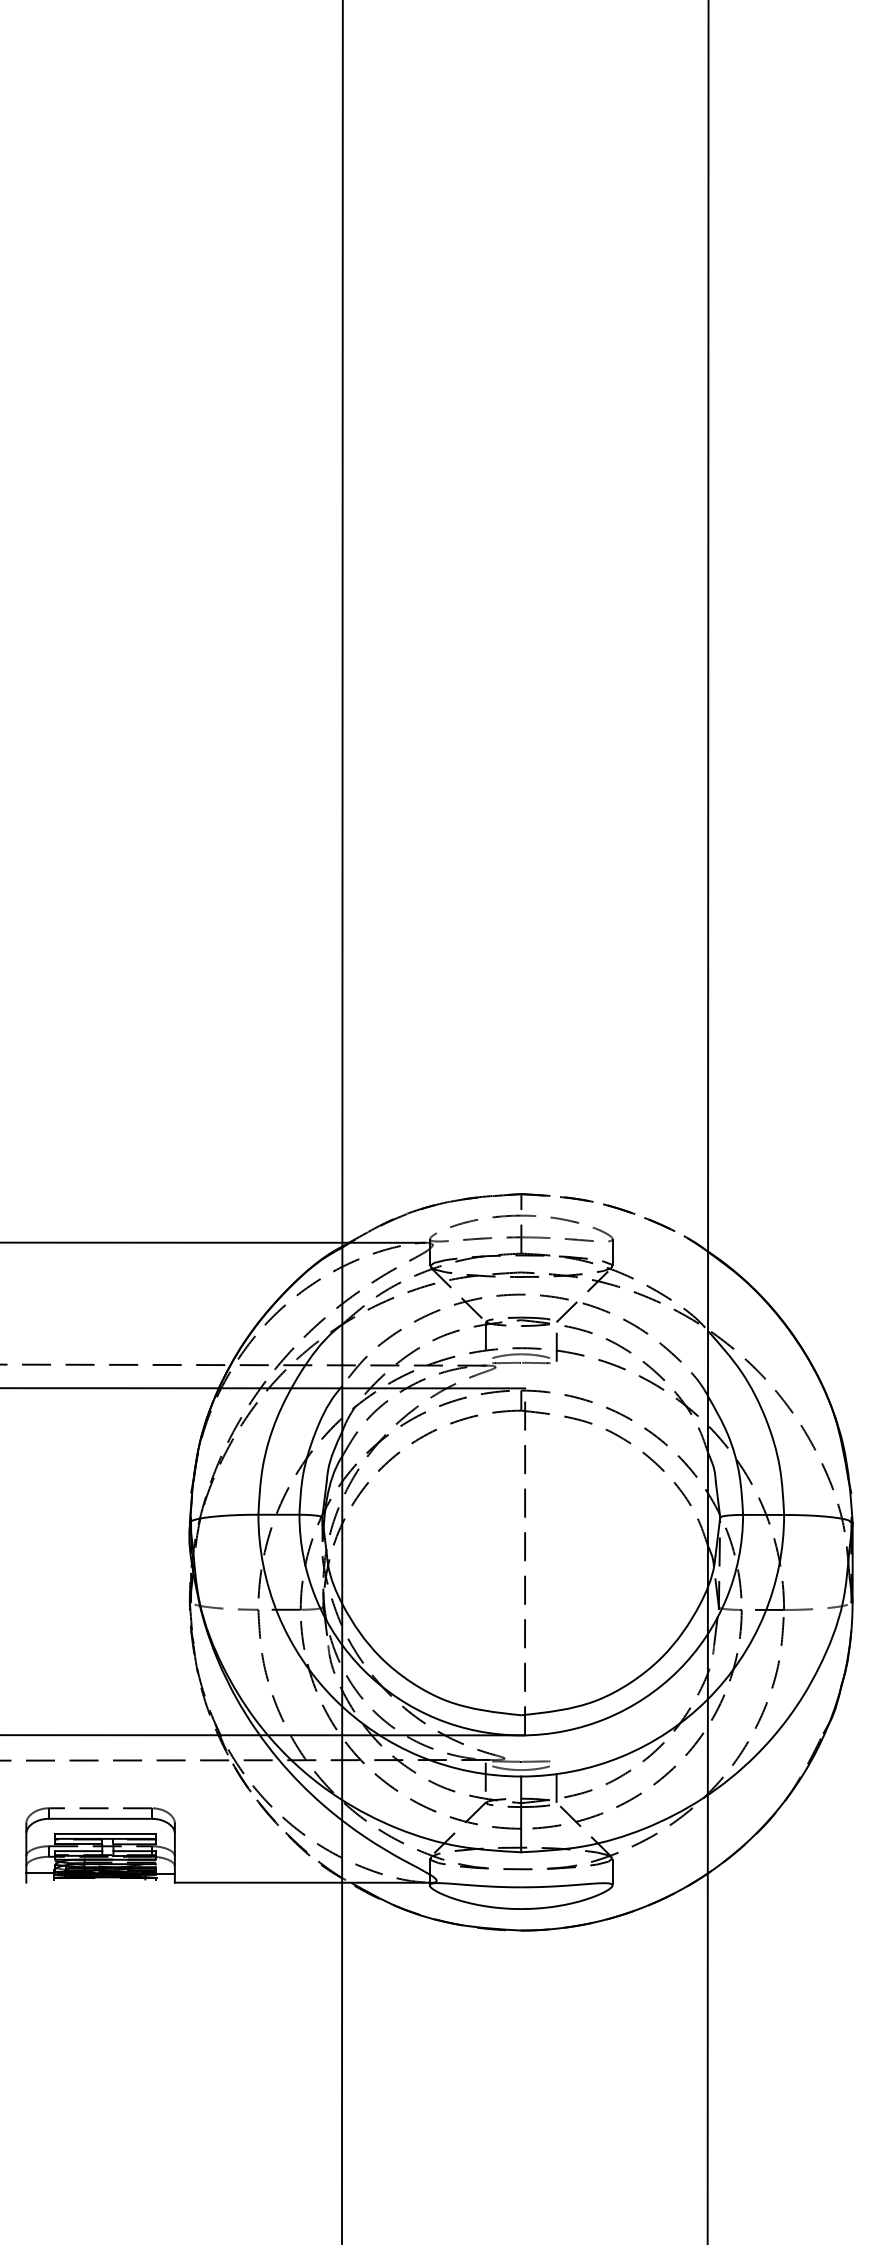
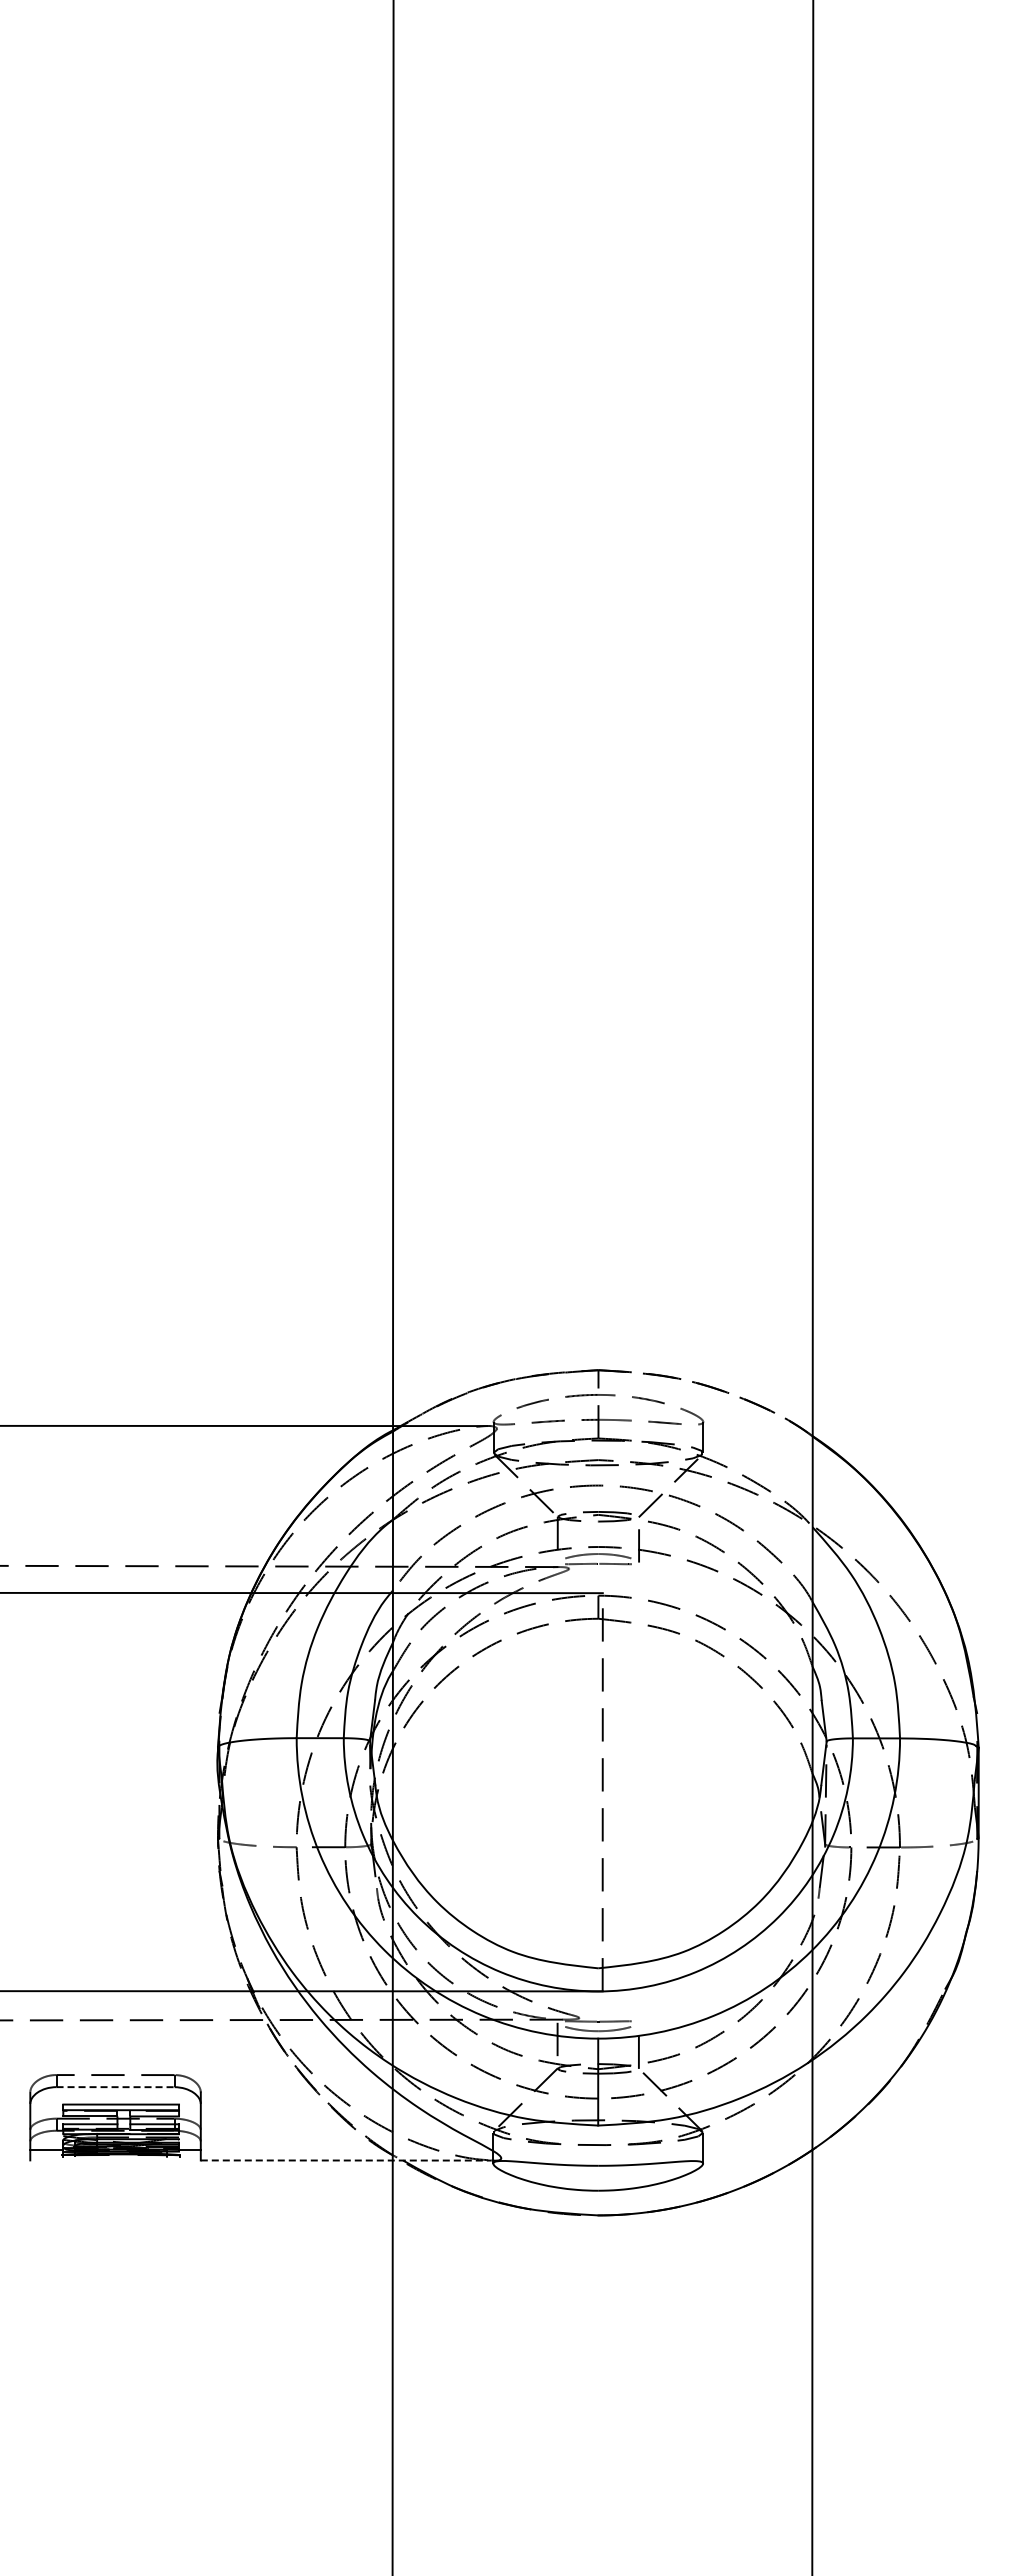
line: (101, 1819) -> (116, 2087), solid -> dashed
line: (301, 1882) -> (346, 2160), solid -> dashed

